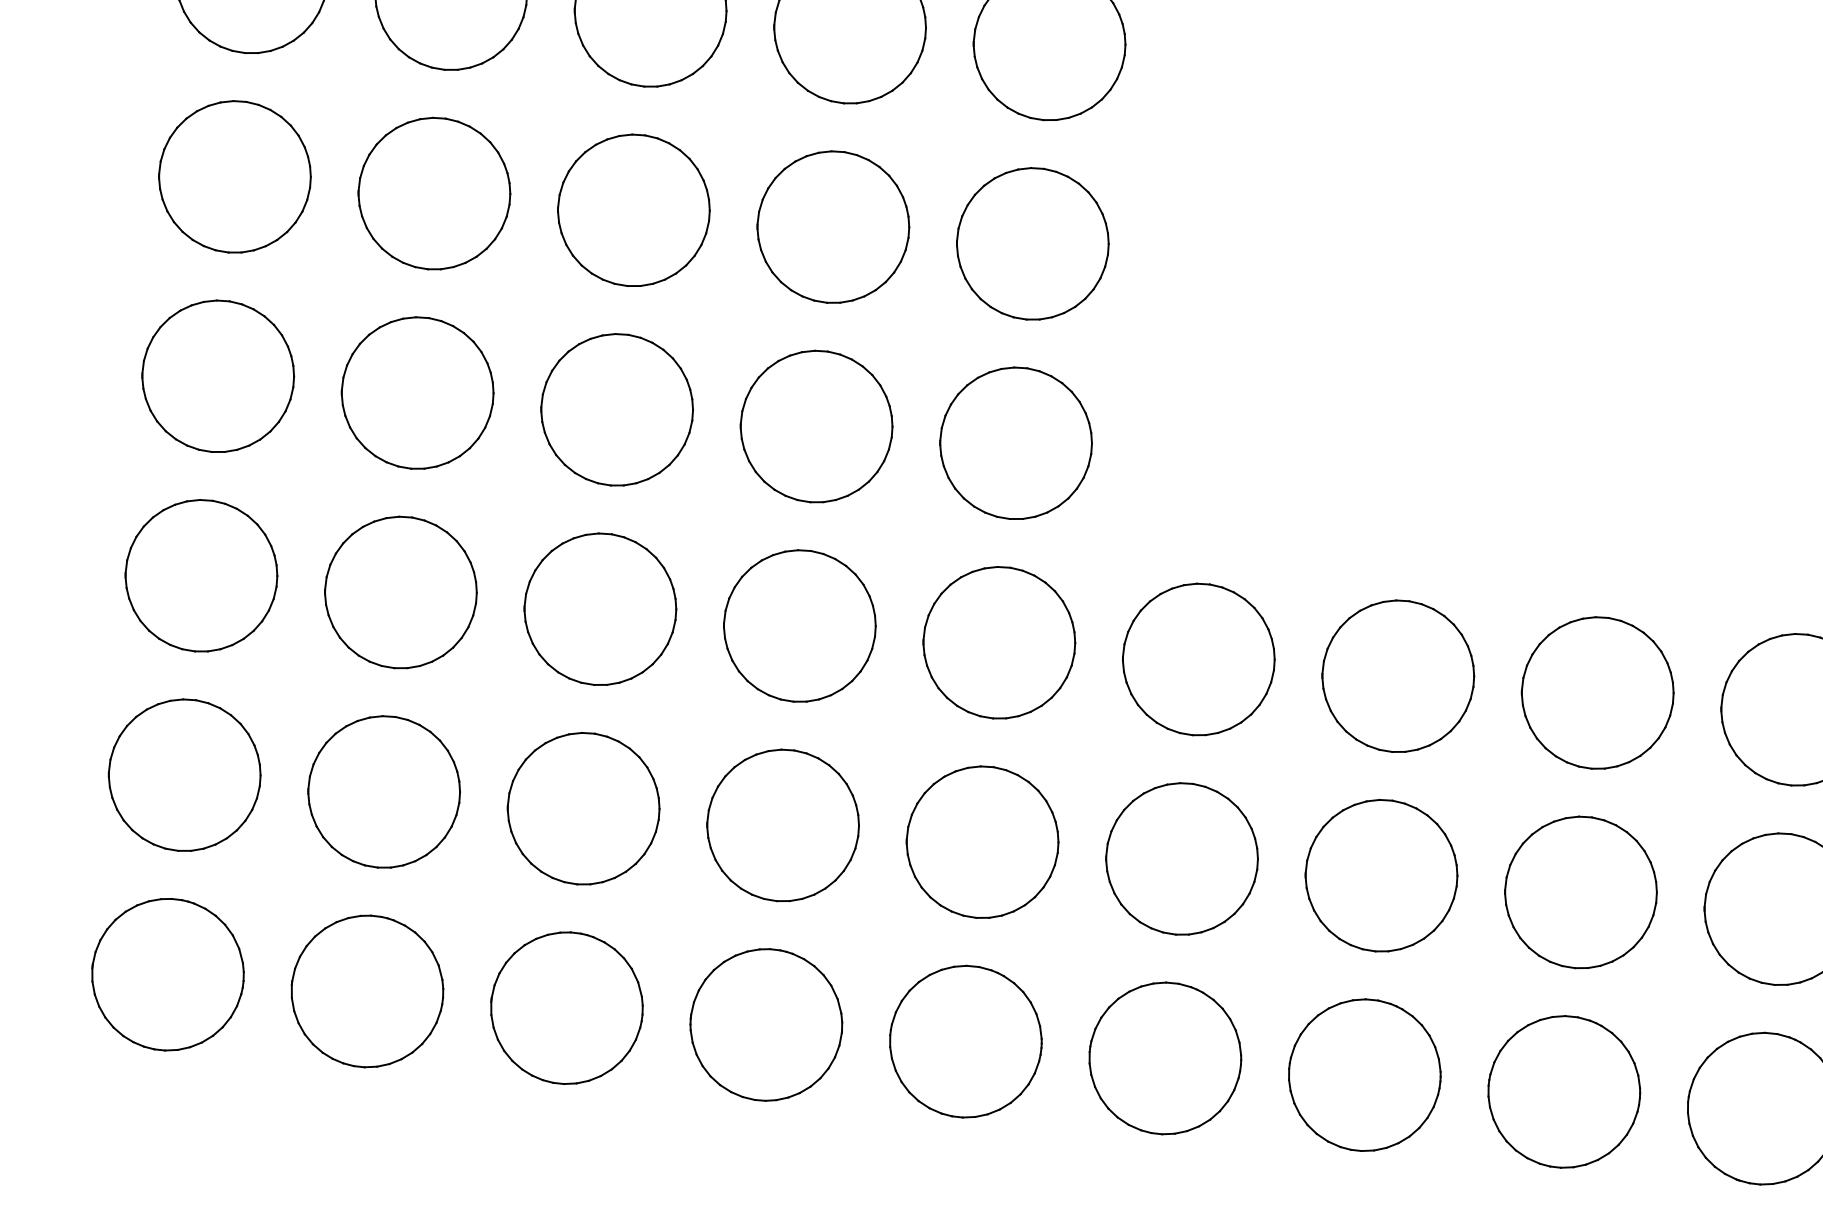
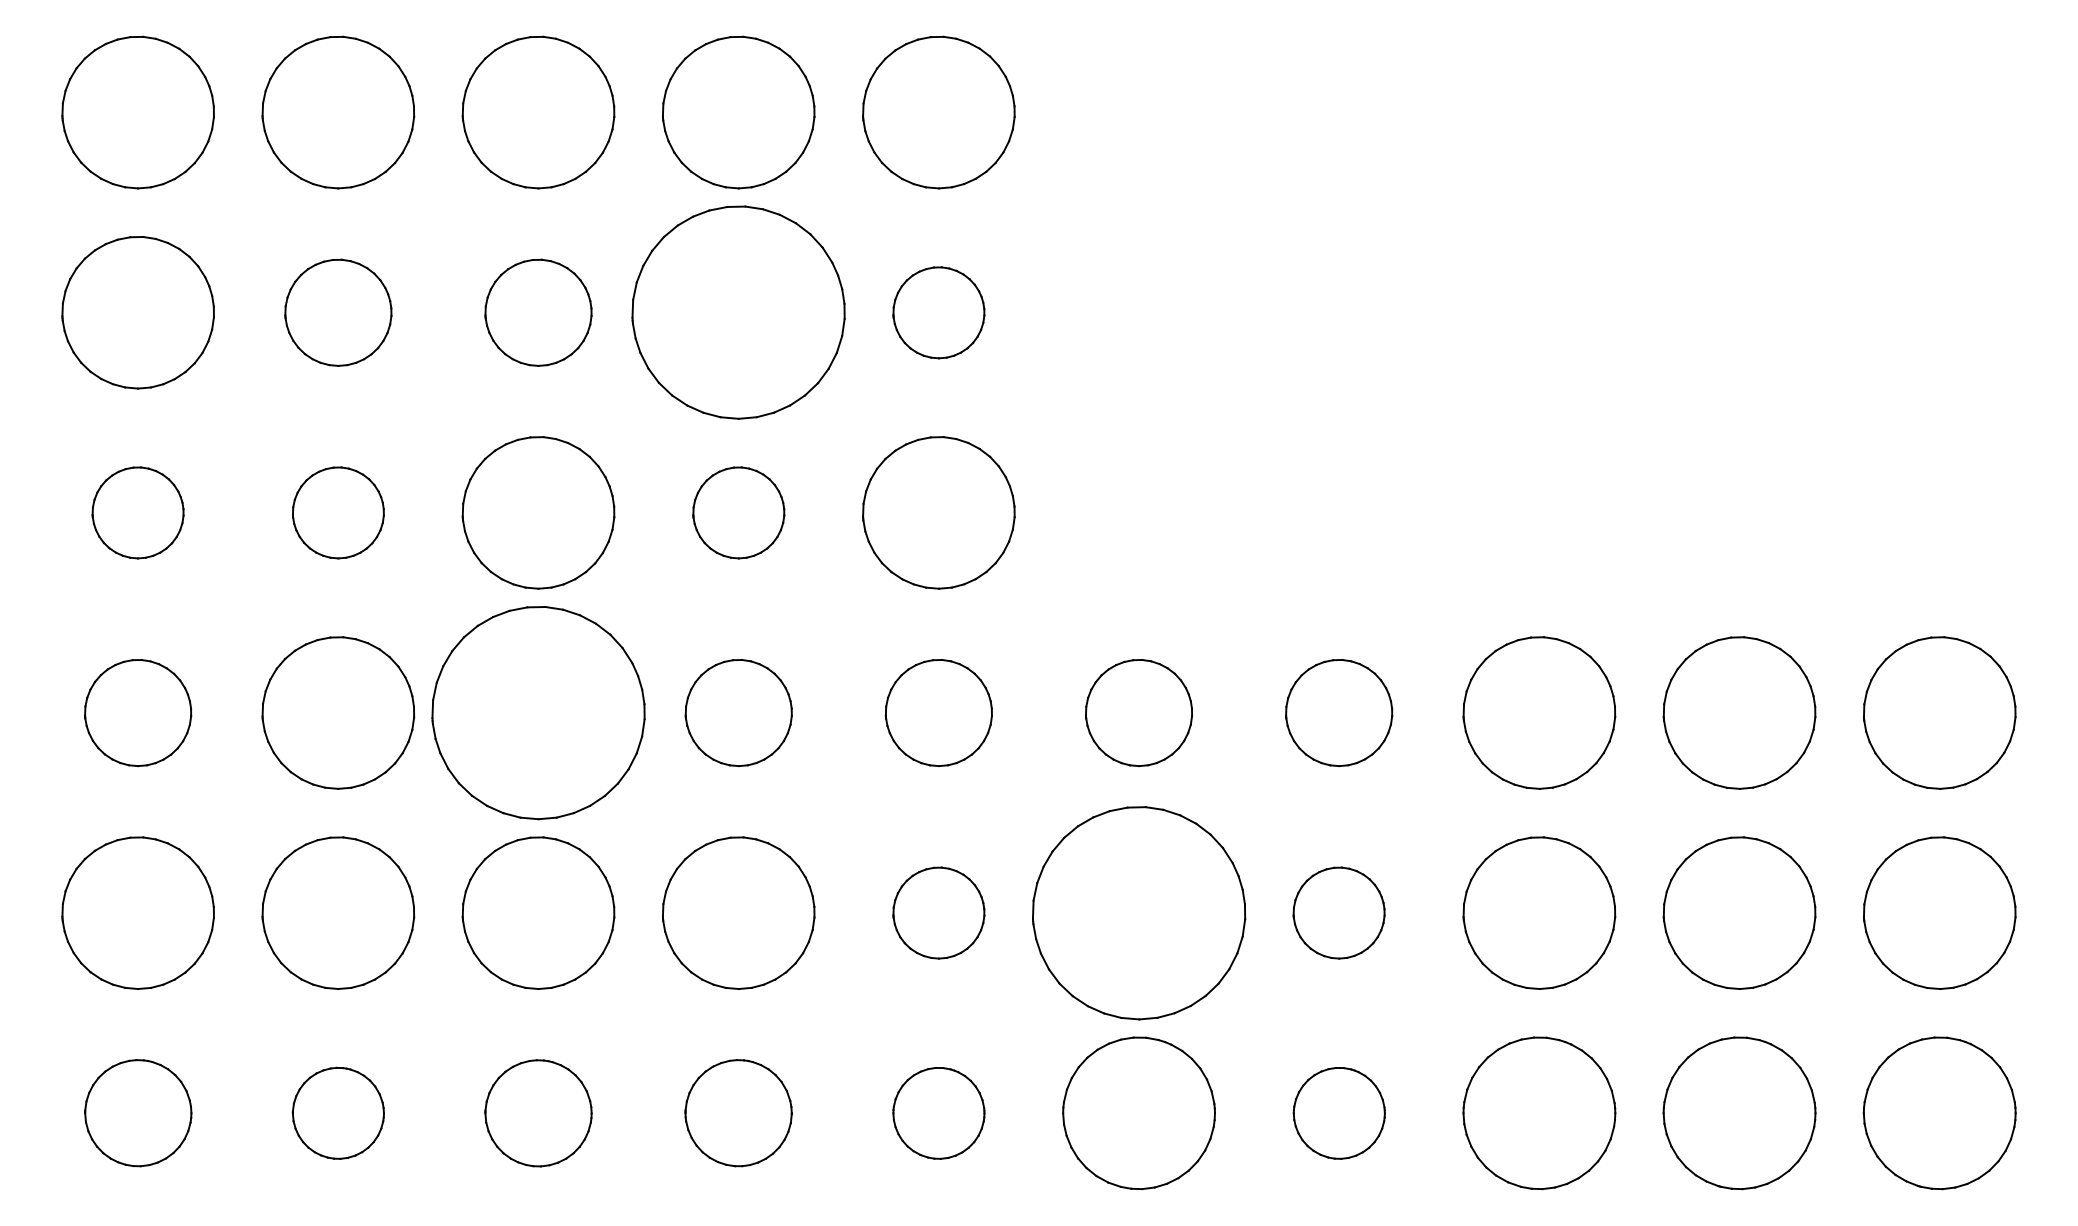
part: (434, 193) -> (338, 312), size x0.7
part: (633, 210) -> (538, 312), size x0.7
part: (833, 226) -> (738, 312), size x1.4
part: (1032, 243) -> (938, 312), size x0.6
part: (217, 375) -> (137, 512), size x0.6
part: (417, 392) -> (338, 512), size x0.6
part: (816, 426) -> (738, 512), size x0.6
part: (200, 575) -> (137, 712), size x0.7
part: (600, 608) -> (538, 712), size x1.4
part: (799, 625) -> (738, 712), size x0.7
part: (999, 642) -> (938, 712), size x0.7
part: (1198, 659) -> (1138, 712), size x0.7
part: (1397, 675) -> (1338, 712), size x0.7
part: (982, 841) -> (938, 912), size x0.6
part: (1181, 858) -> (1138, 912), size x1.4
part: (1380, 875) -> (1338, 912), size x0.6
part: (168, 973) -> (138, 1112), size x0.7
part: (367, 991) -> (338, 1113), size x0.6
part: (566, 1008) -> (538, 1113), size x0.7
part: (766, 1024) -> (738, 1112), size x0.7
part: (965, 1041) -> (938, 1113), size x0.6
part: (1365, 1075) -> (1339, 1113), size x0.6

